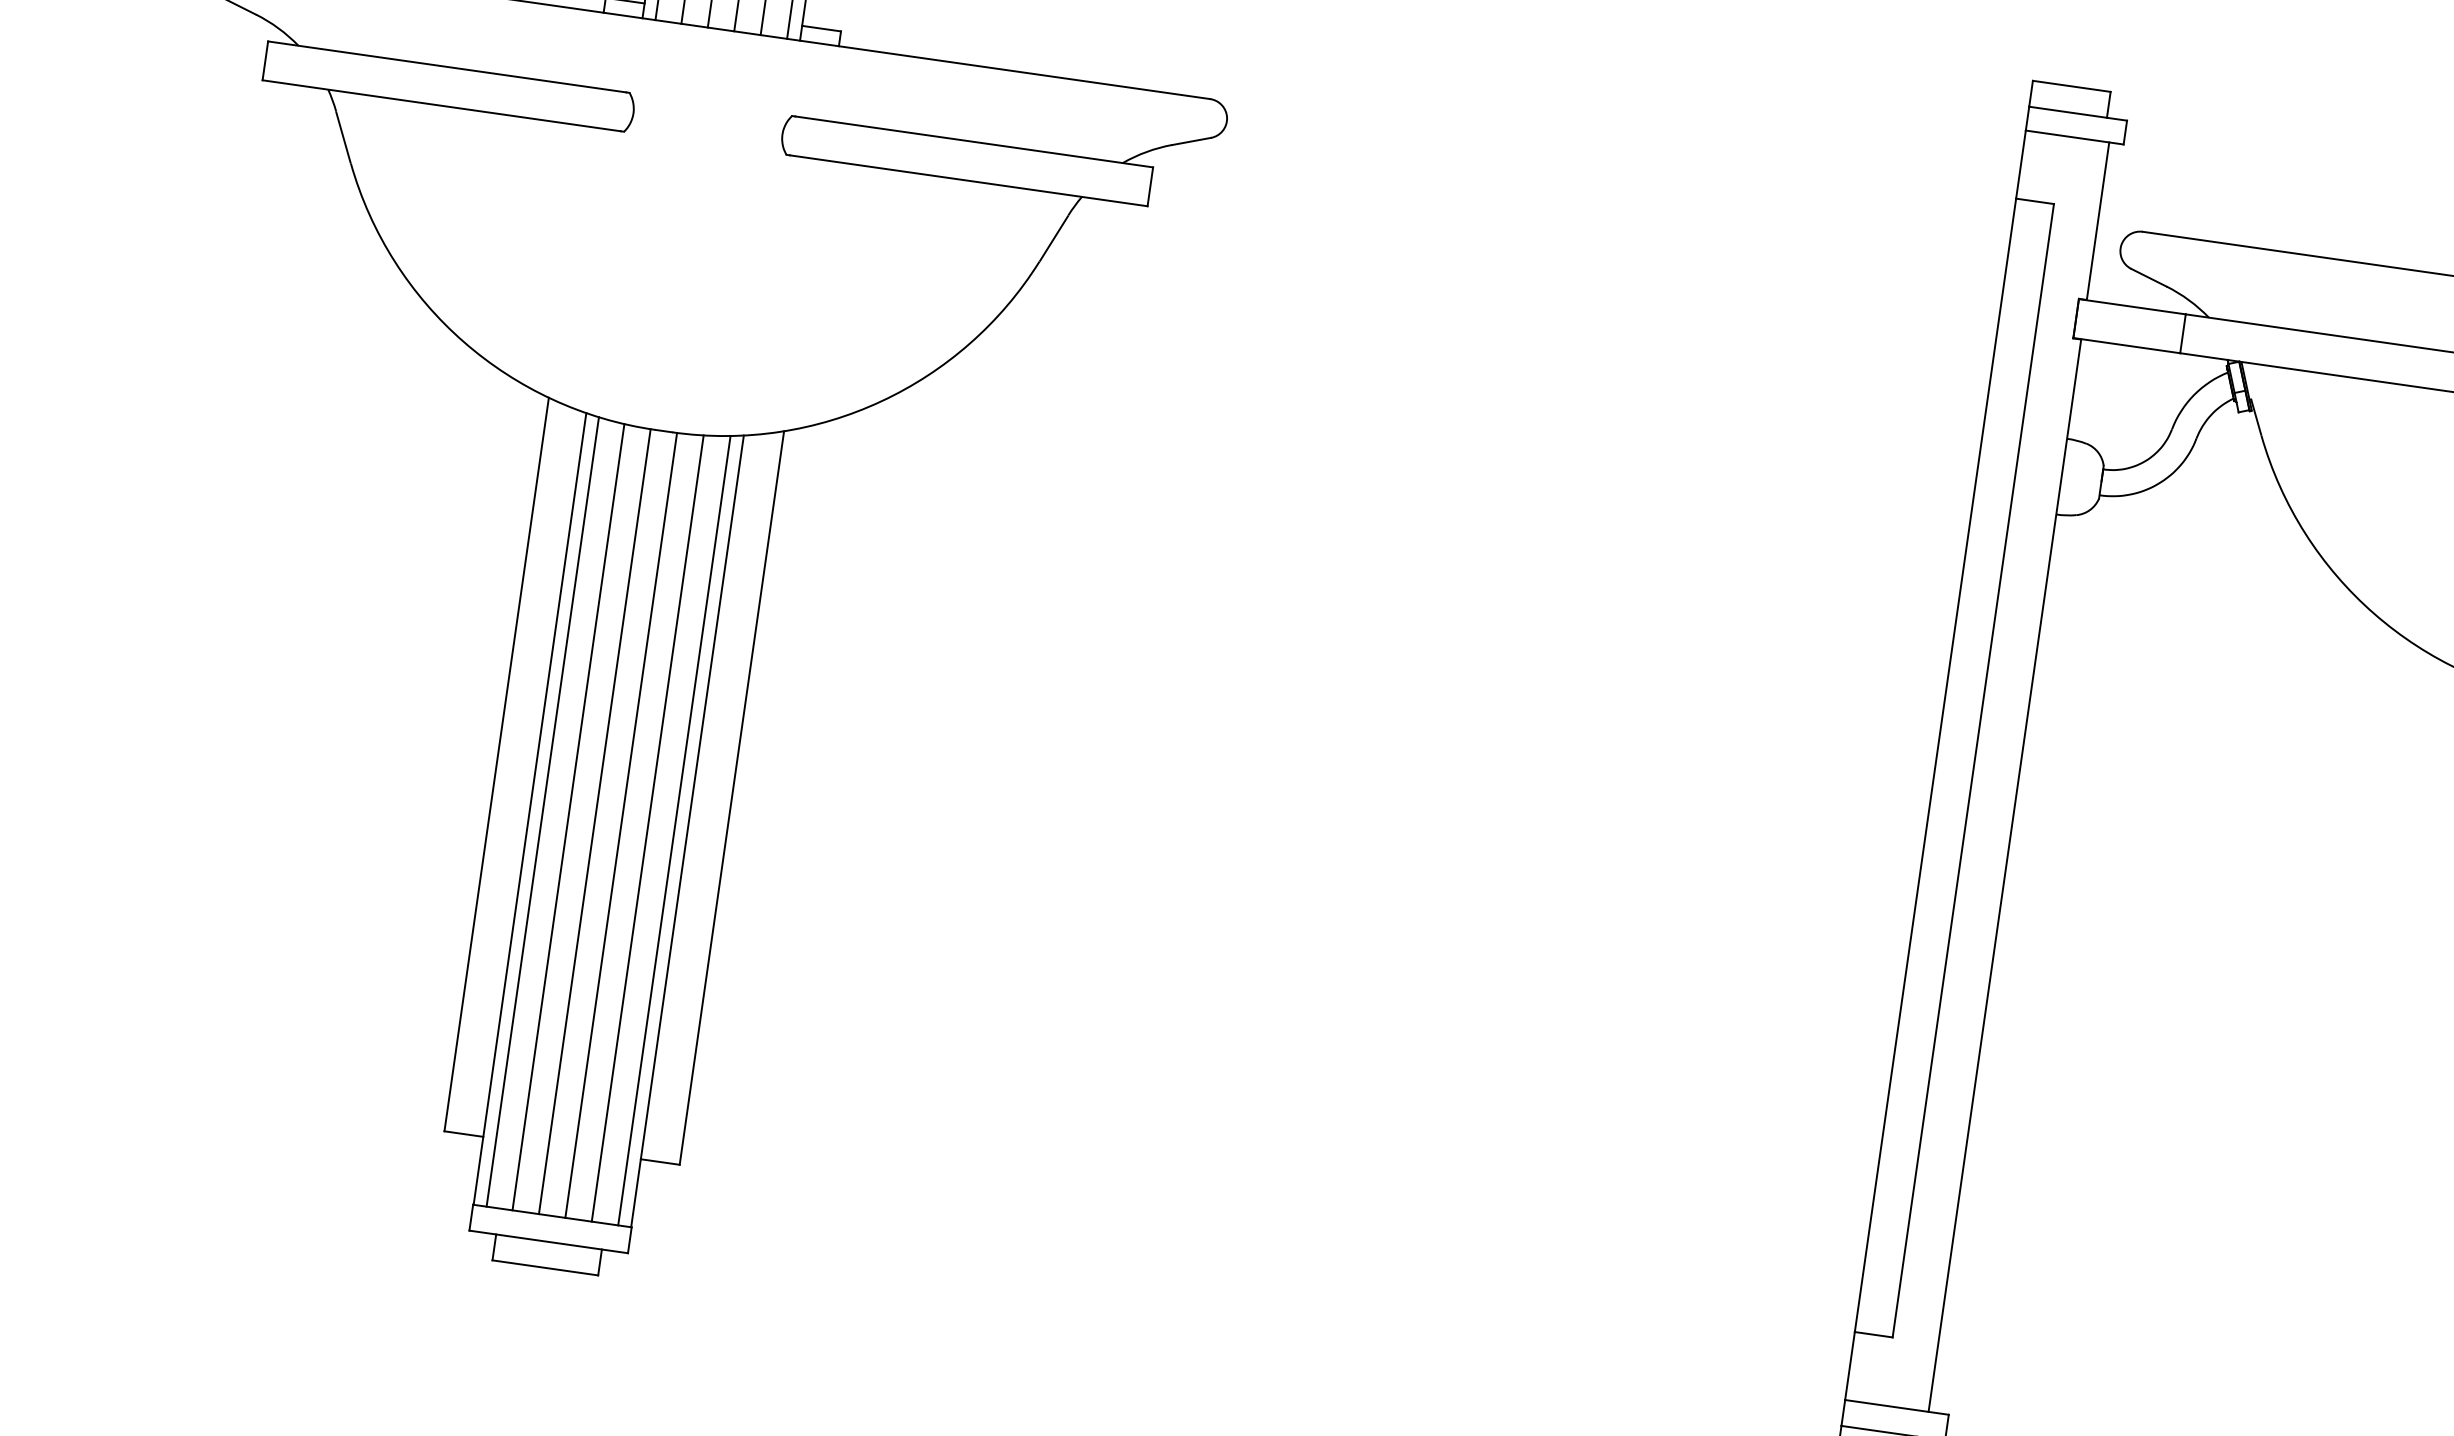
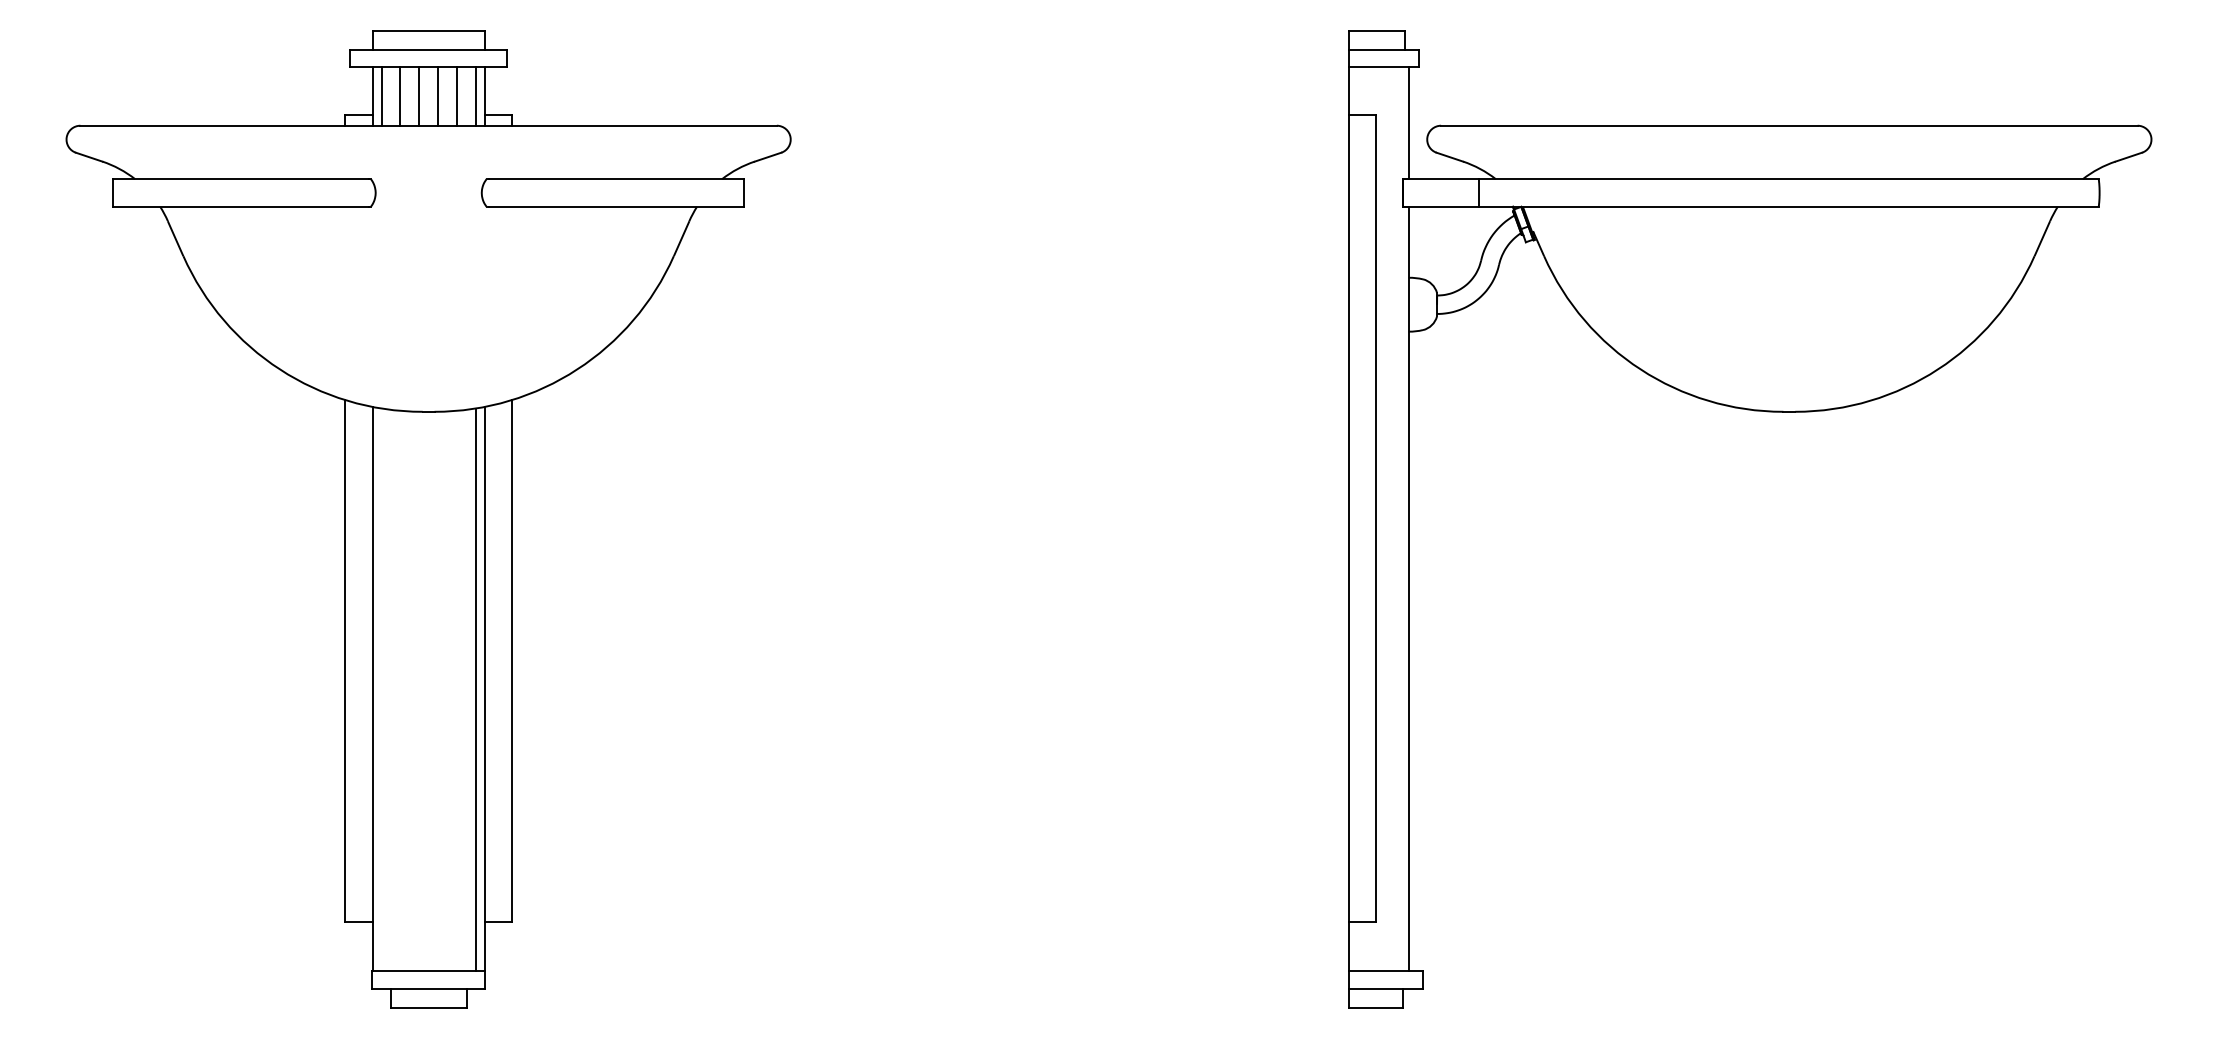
line: (542, 811) -> (381, 689), removed
line: (568, 816) -> (400, 690), removed
line: (595, 820) -> (419, 690), removed
line: (620, 824) -> (437, 690), removed
line: (647, 828) -> (456, 690), removed

